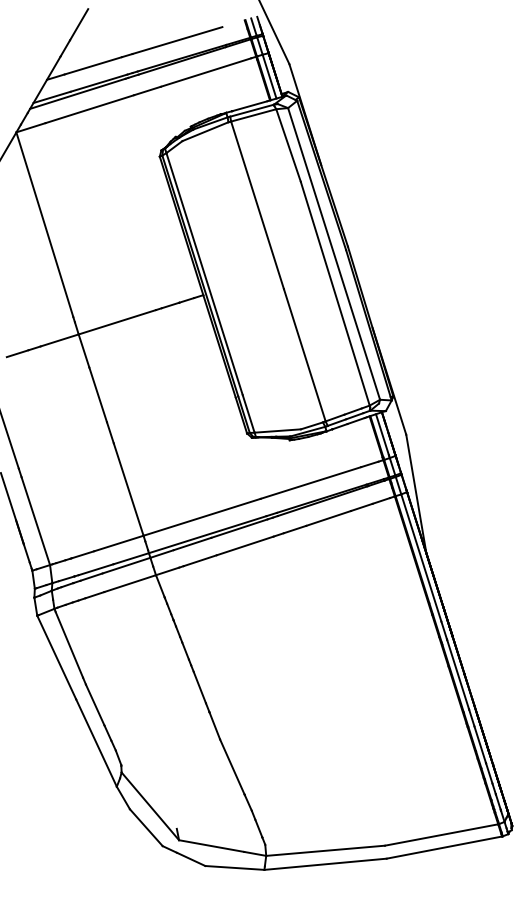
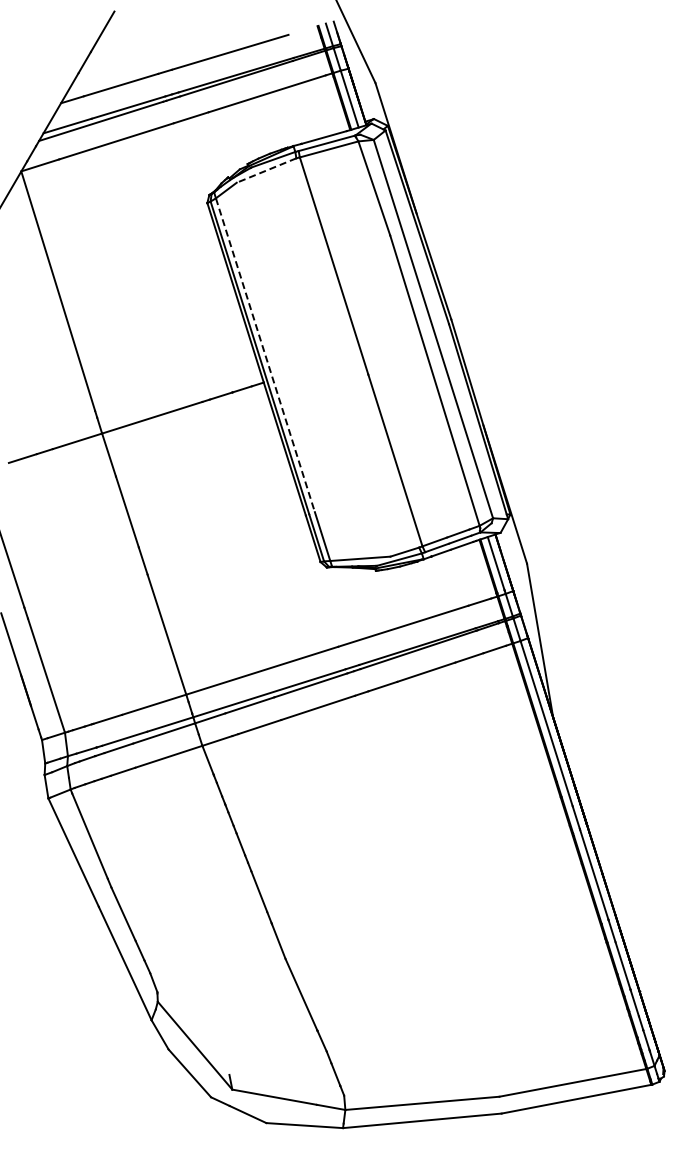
line: (205, 131) -> (266, 170), solid -> dashed
line: (204, 274) -> (265, 355), solid -> dashed

